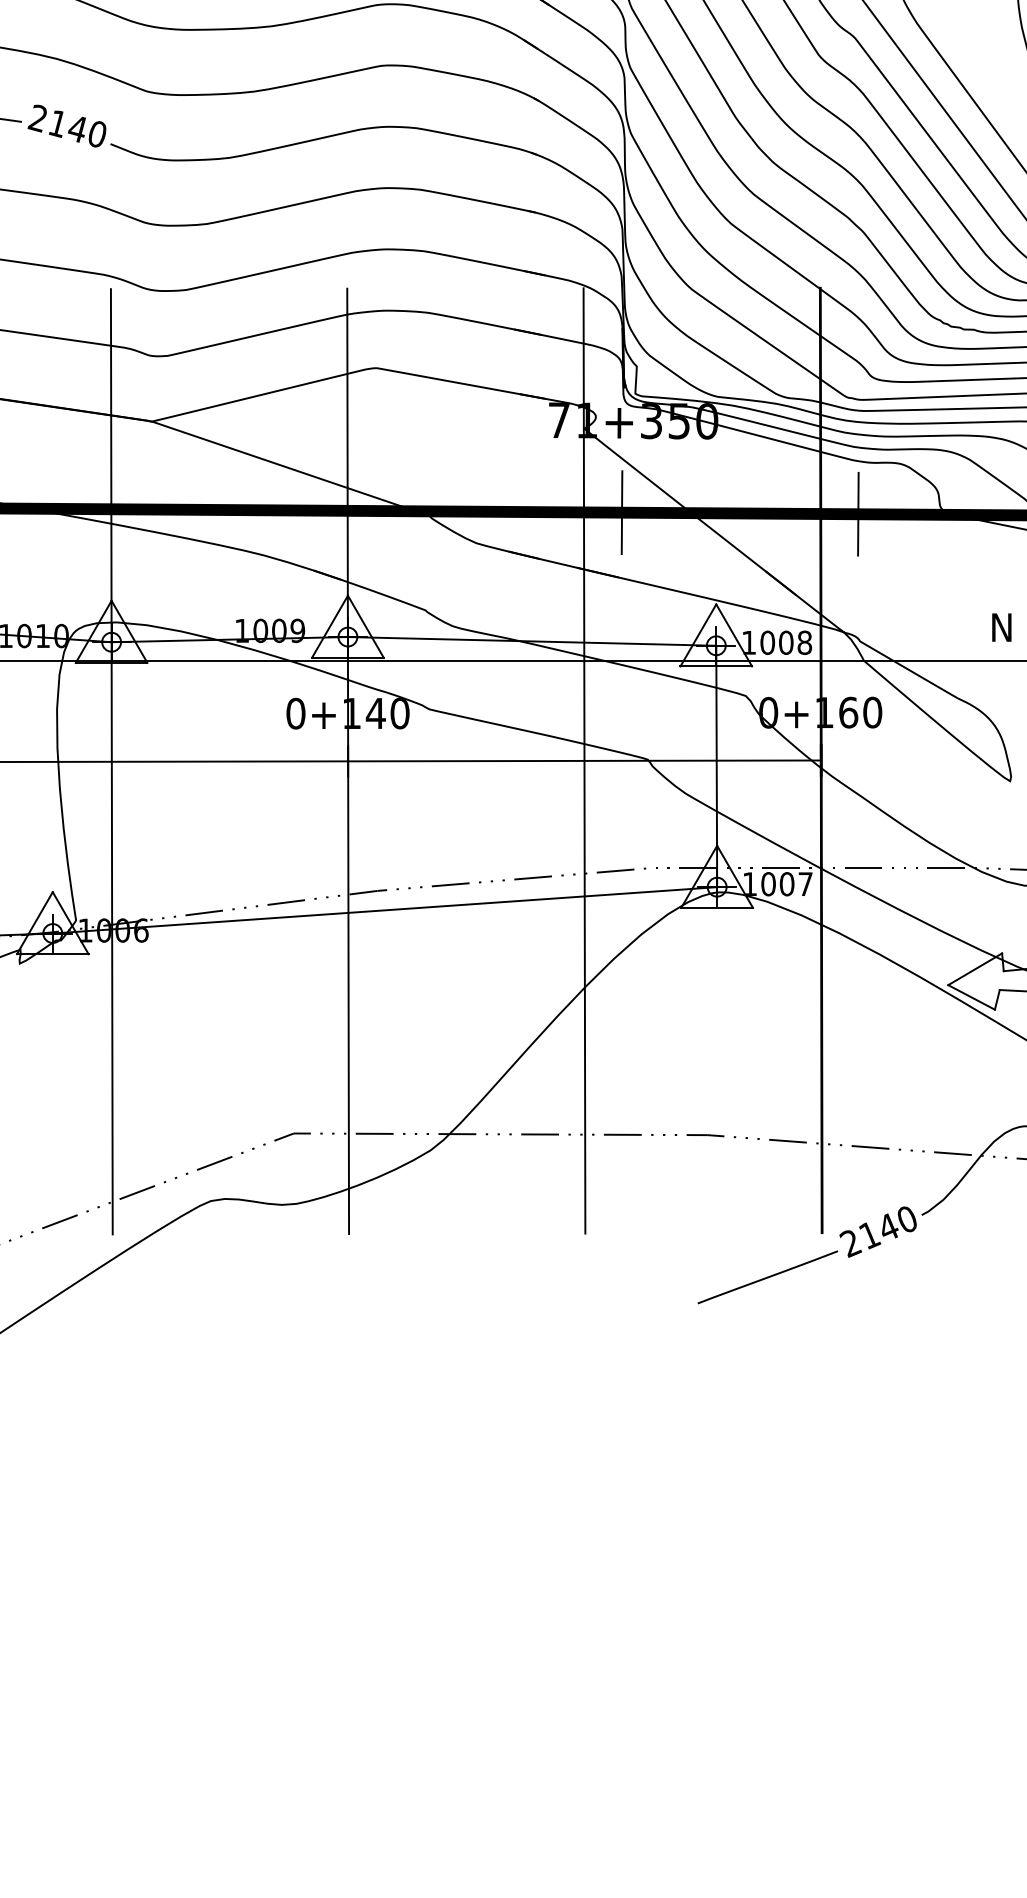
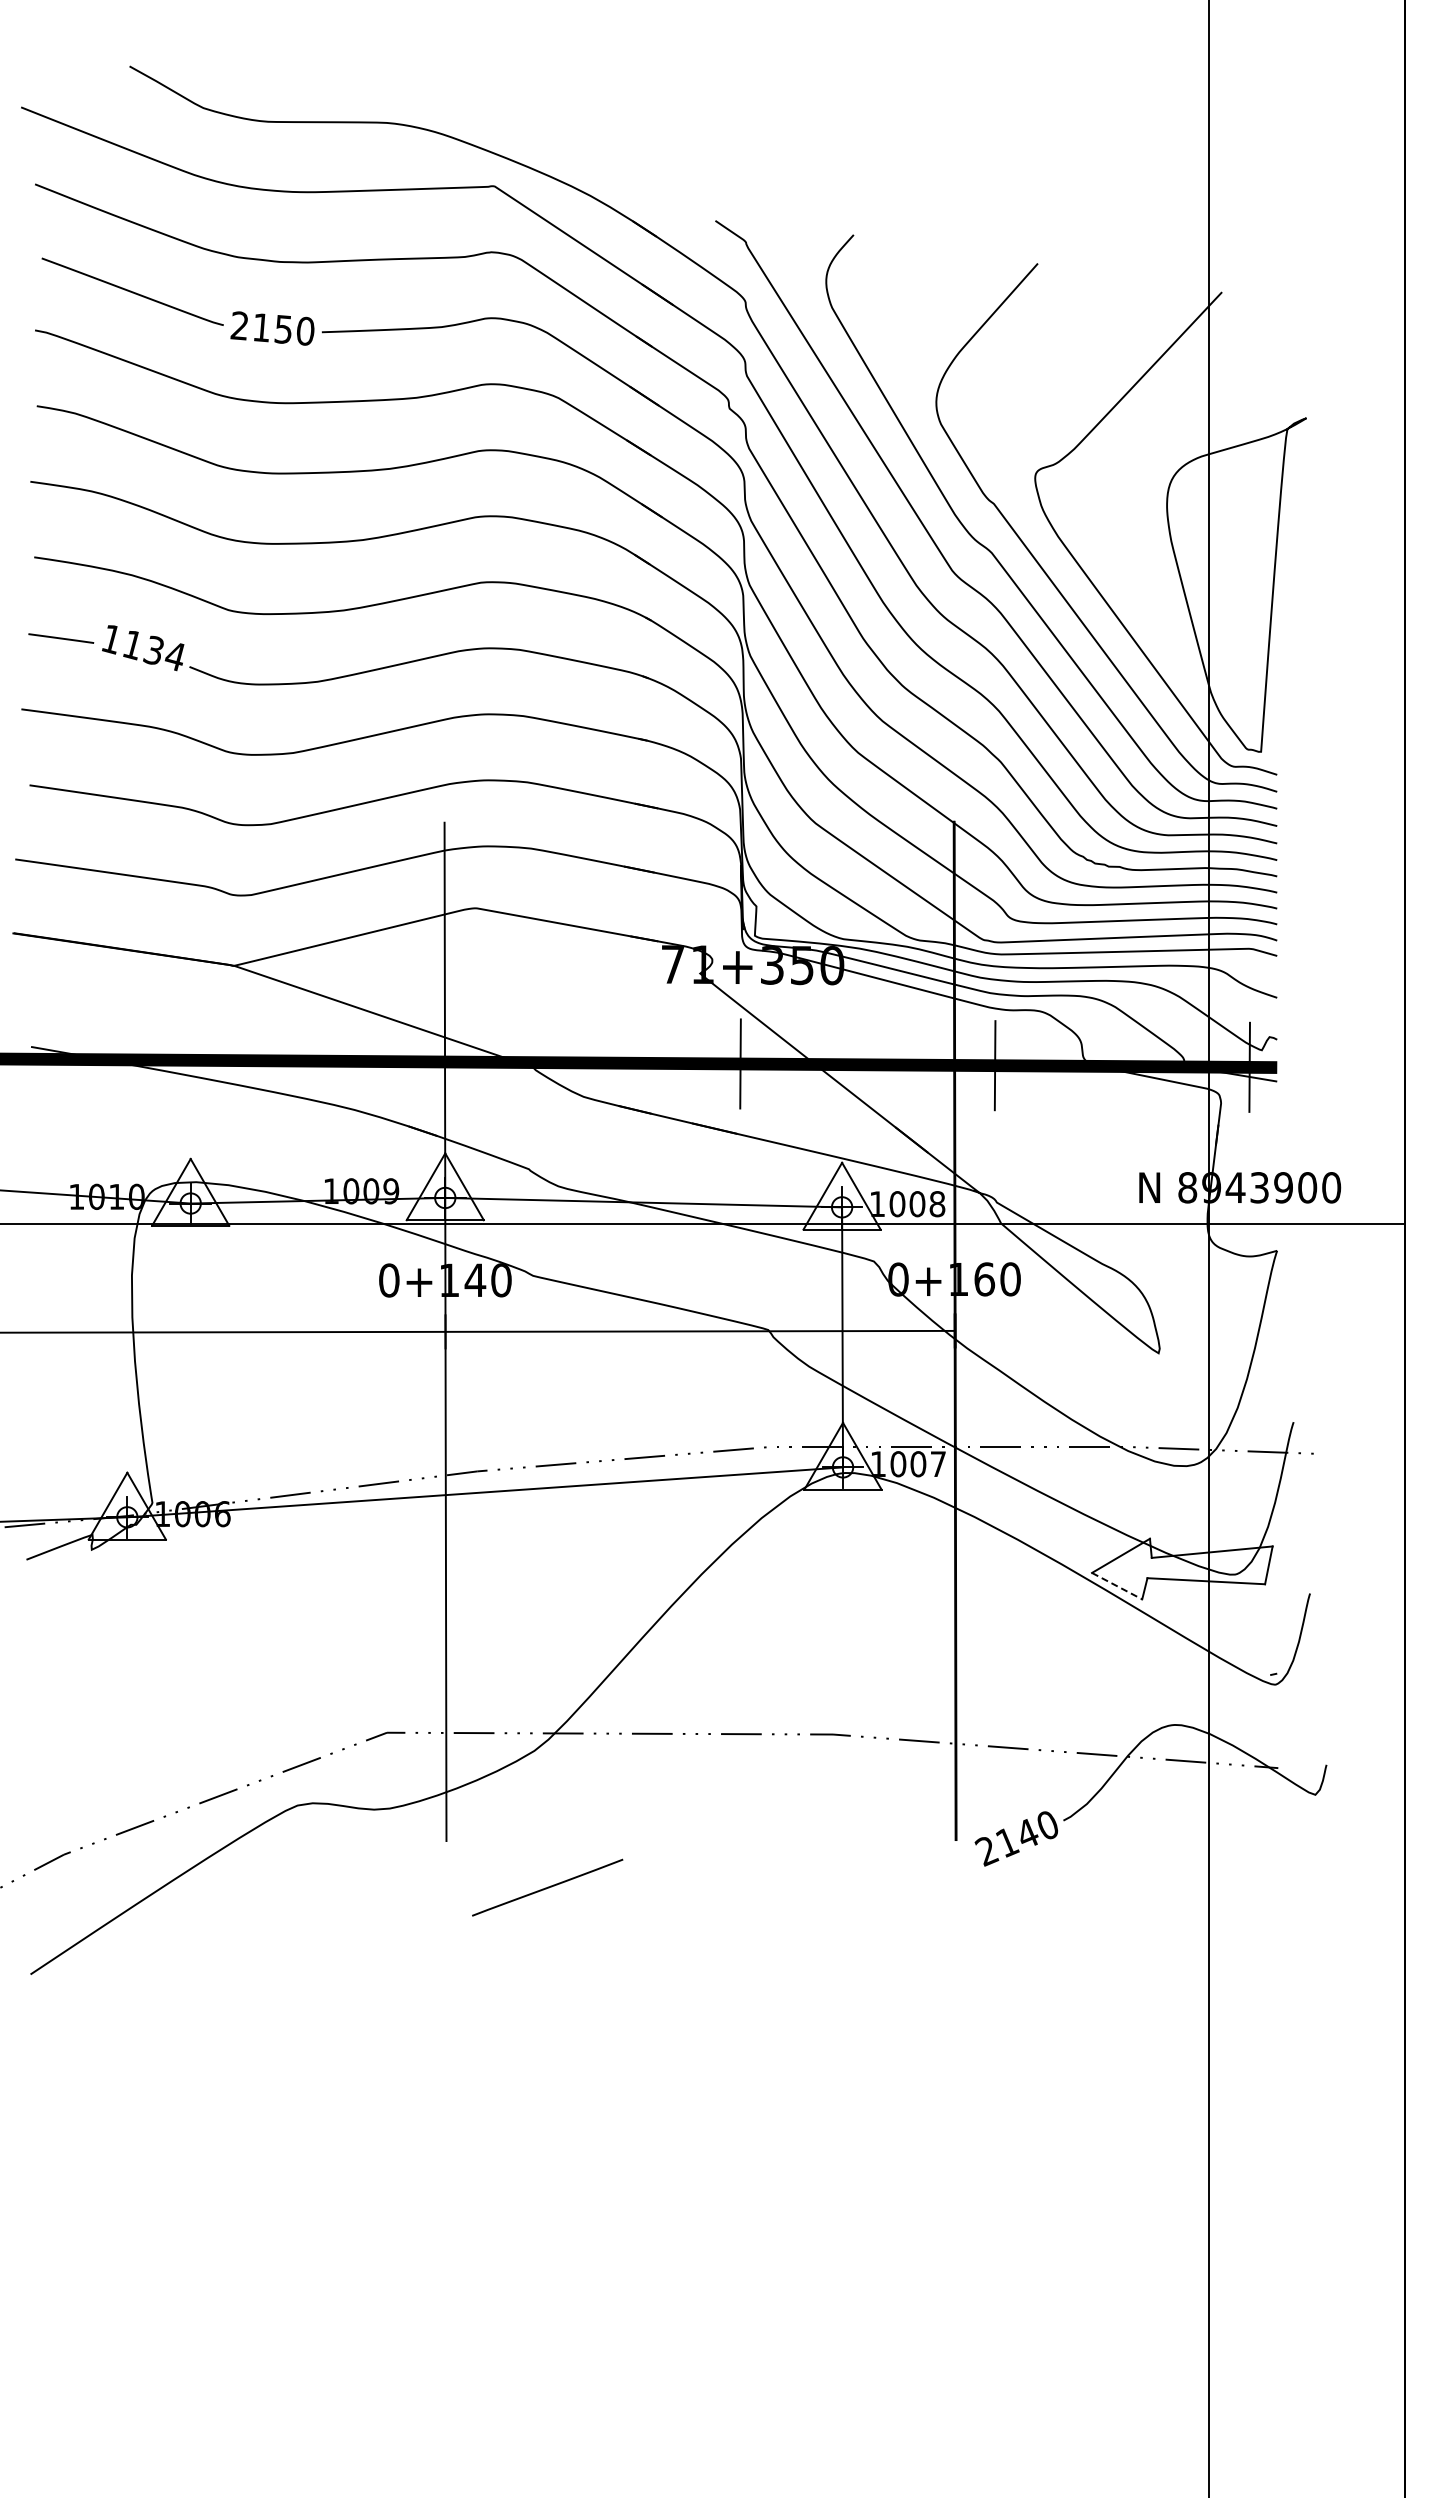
text: (66, 126) -> (142, 647), 2140 -> 1134
line: (111, 761) -> (190, 1332), removed
line: (584, 761) -> (700, 1331), removed
line: (971, 997) -> (1117, 1586), solid -> dashed
line: (767, 1277) -> (547, 1887), moved

